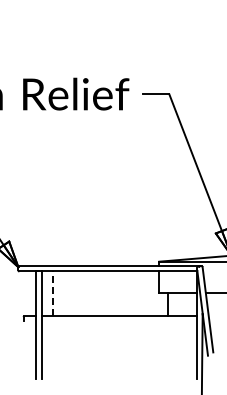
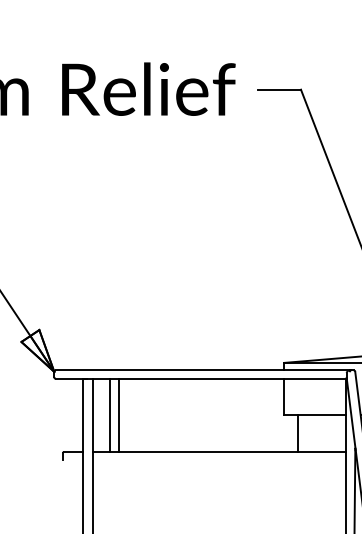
line: (52, 293) -> (110, 414), dashed -> solid
line: (58, 293) -> (119, 414), added

